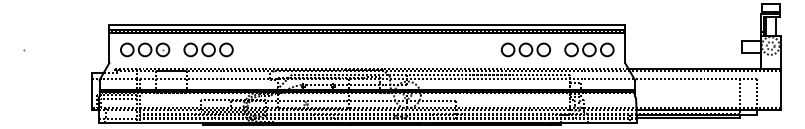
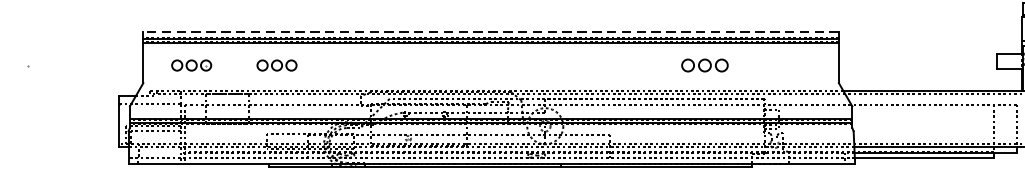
line: (367, 24) -> (491, 31), solid -> dashed
part: (145, 49) -> (191, 64), size x0.6
part: (208, 49) -> (276, 64), size x0.6
part: (525, 49) -> (704, 64), size x0.7
part: (589, 49) -> (790, 64), removed

